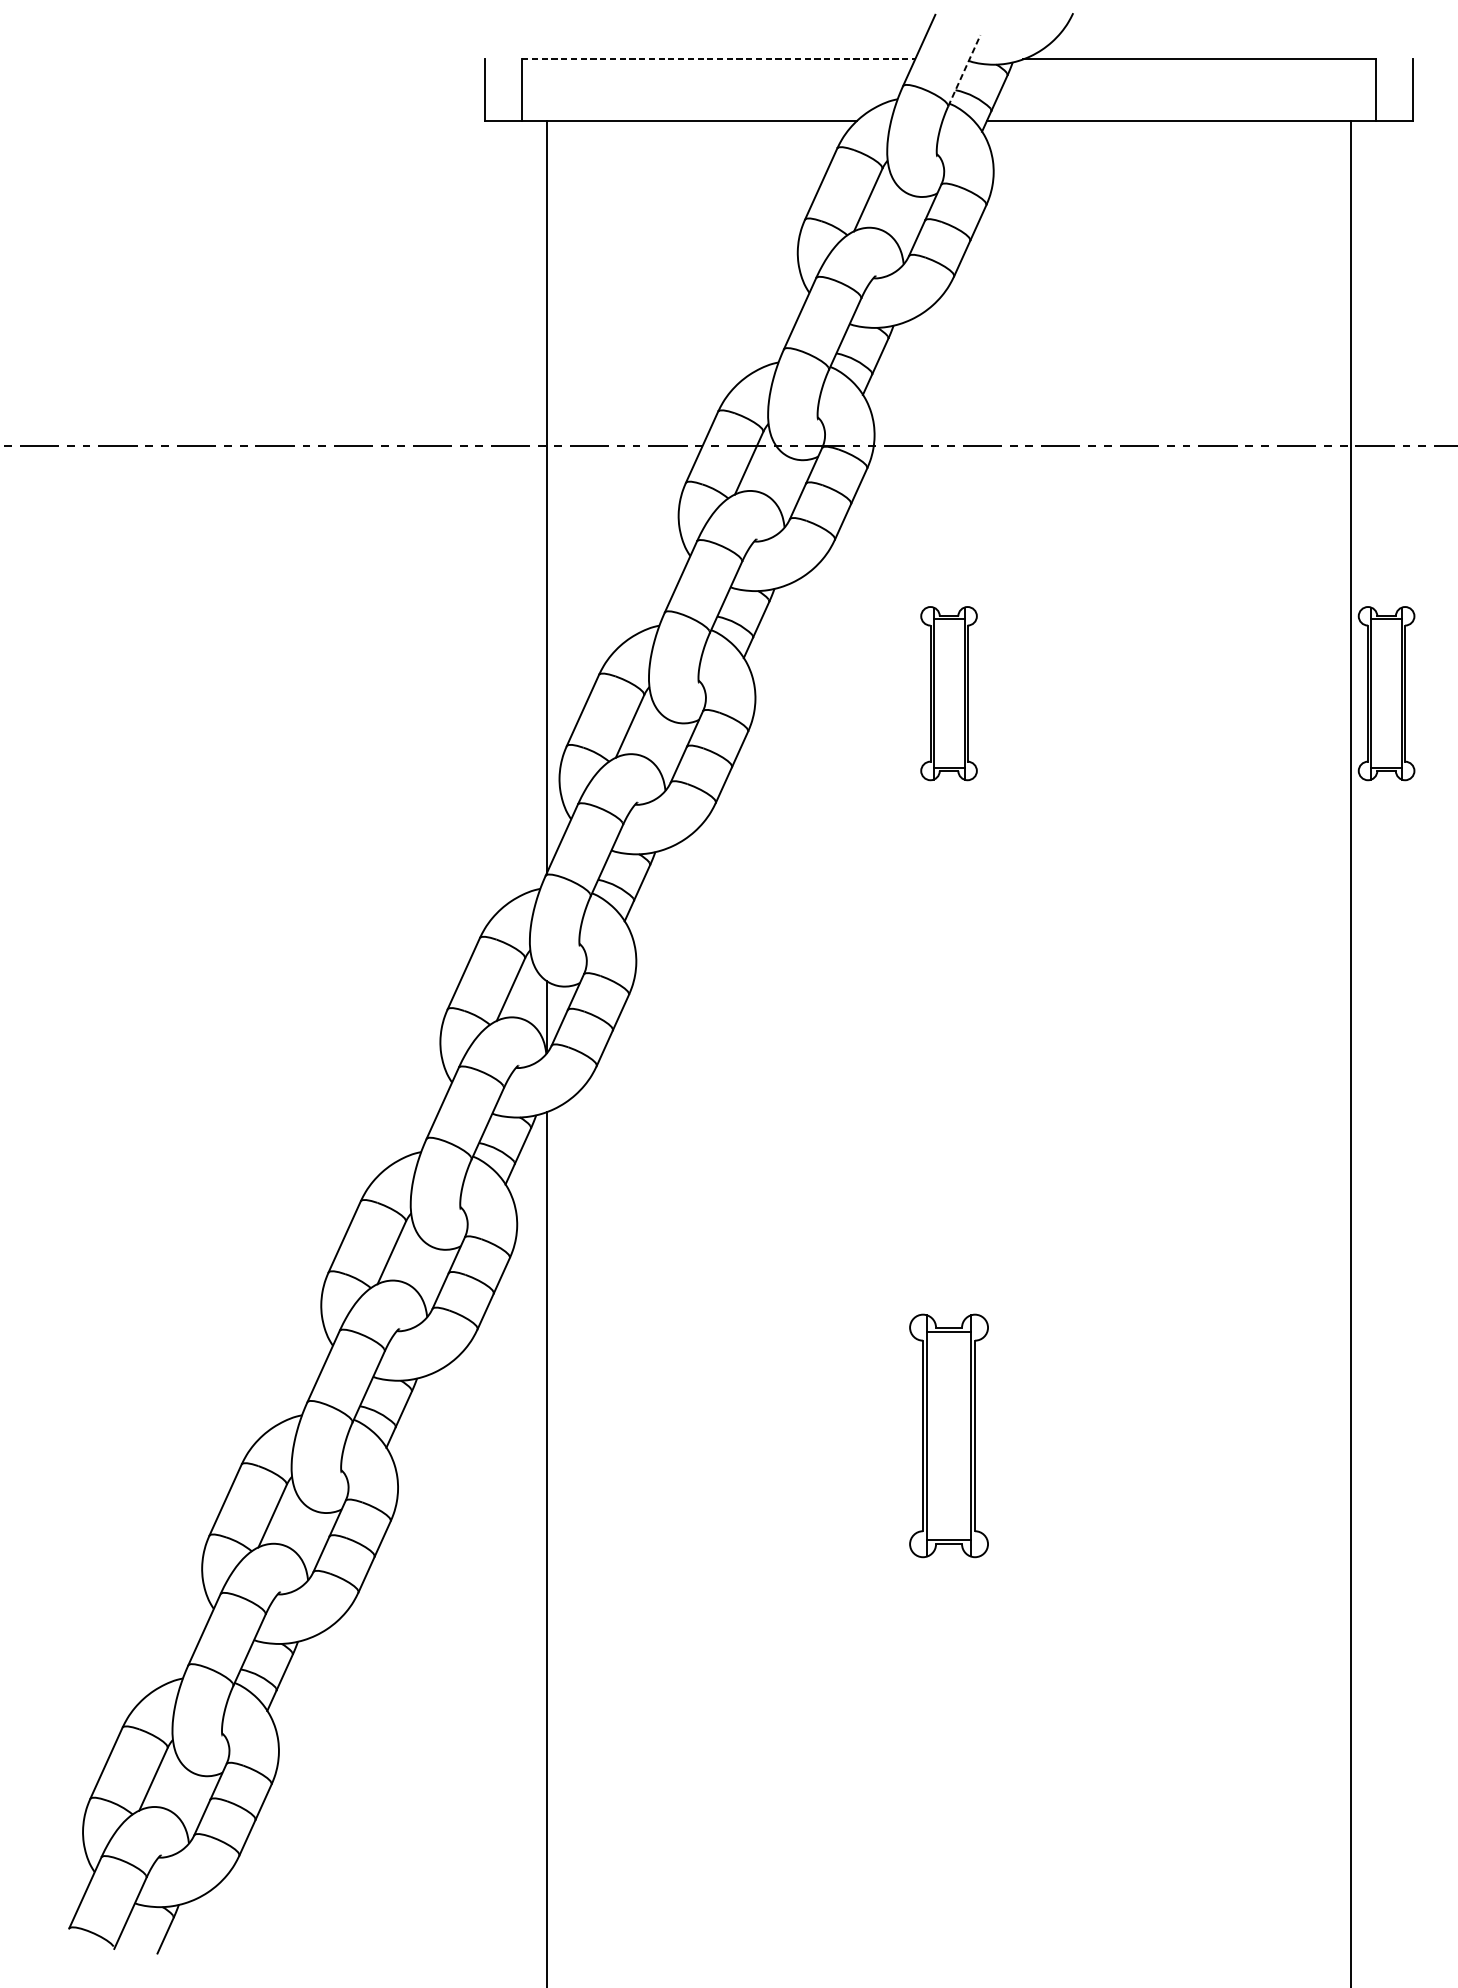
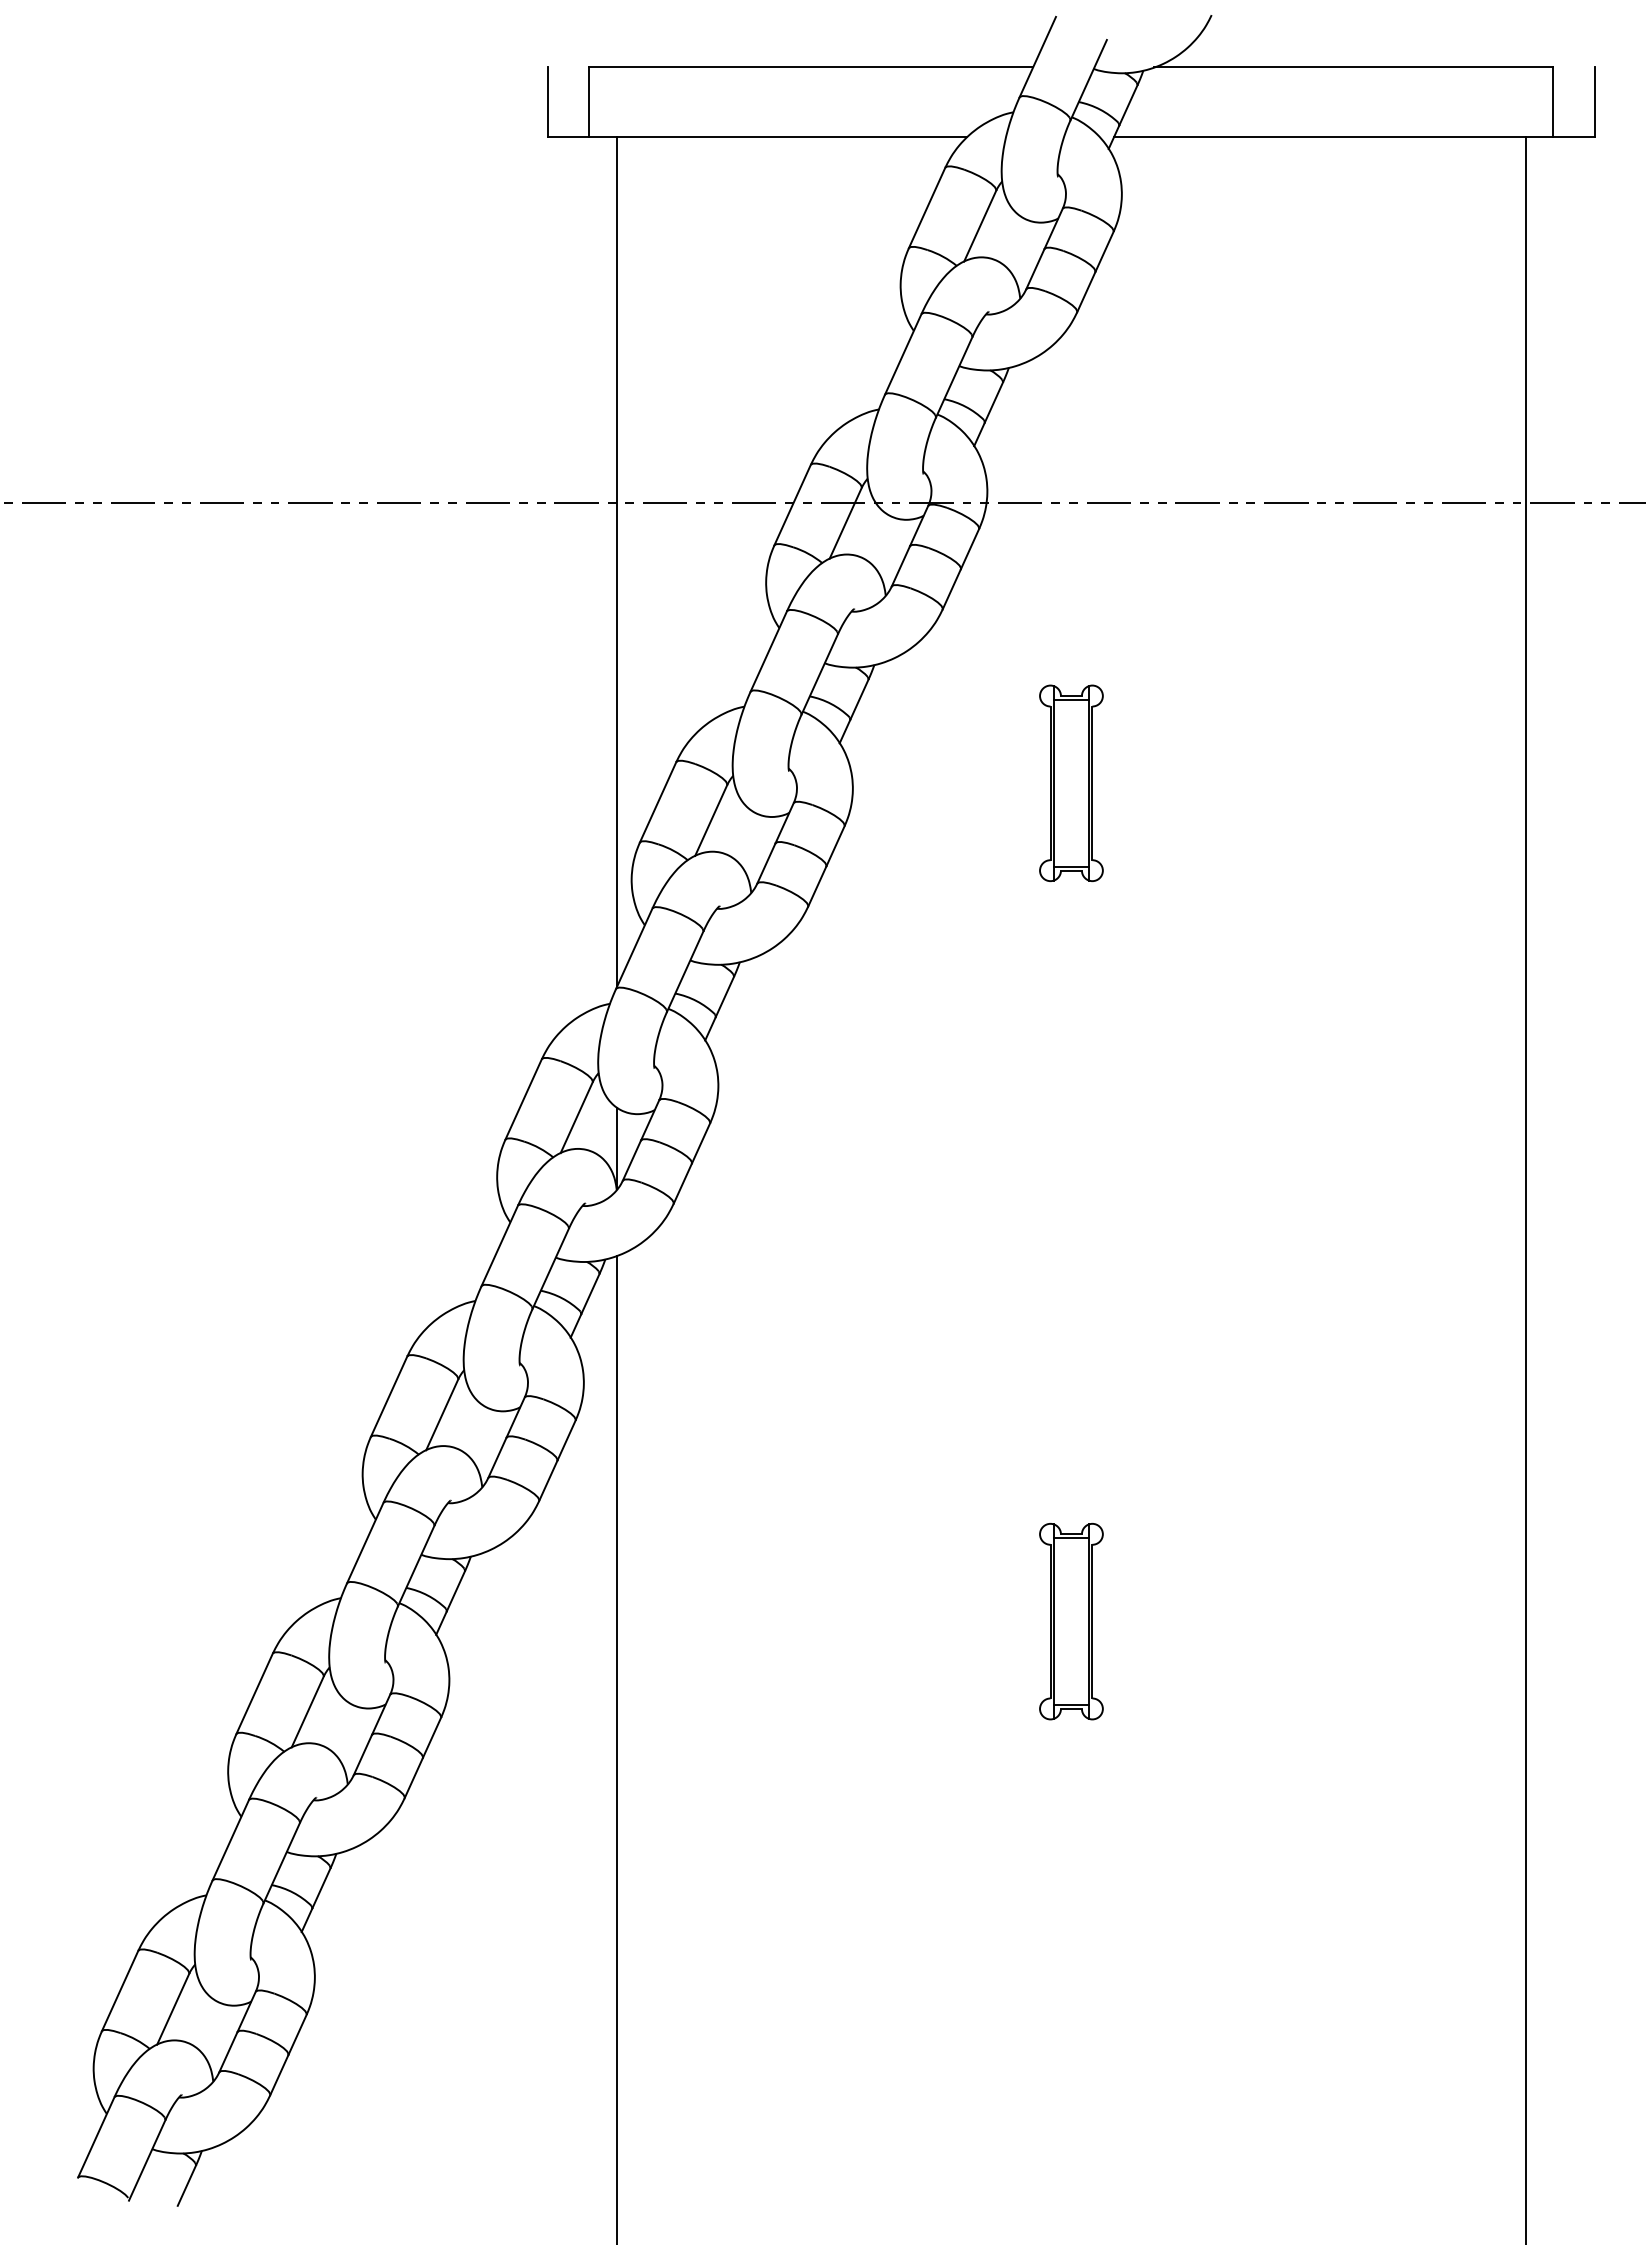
line: (718, 59) -> (811, 67), dashed -> solid
line: (964, 70) -> (1088, 79), dashed -> solid
part: (1386, 692) -> (1565, 782), removed
part: (949, 1435) -> (1071, 1621), size x0.71

